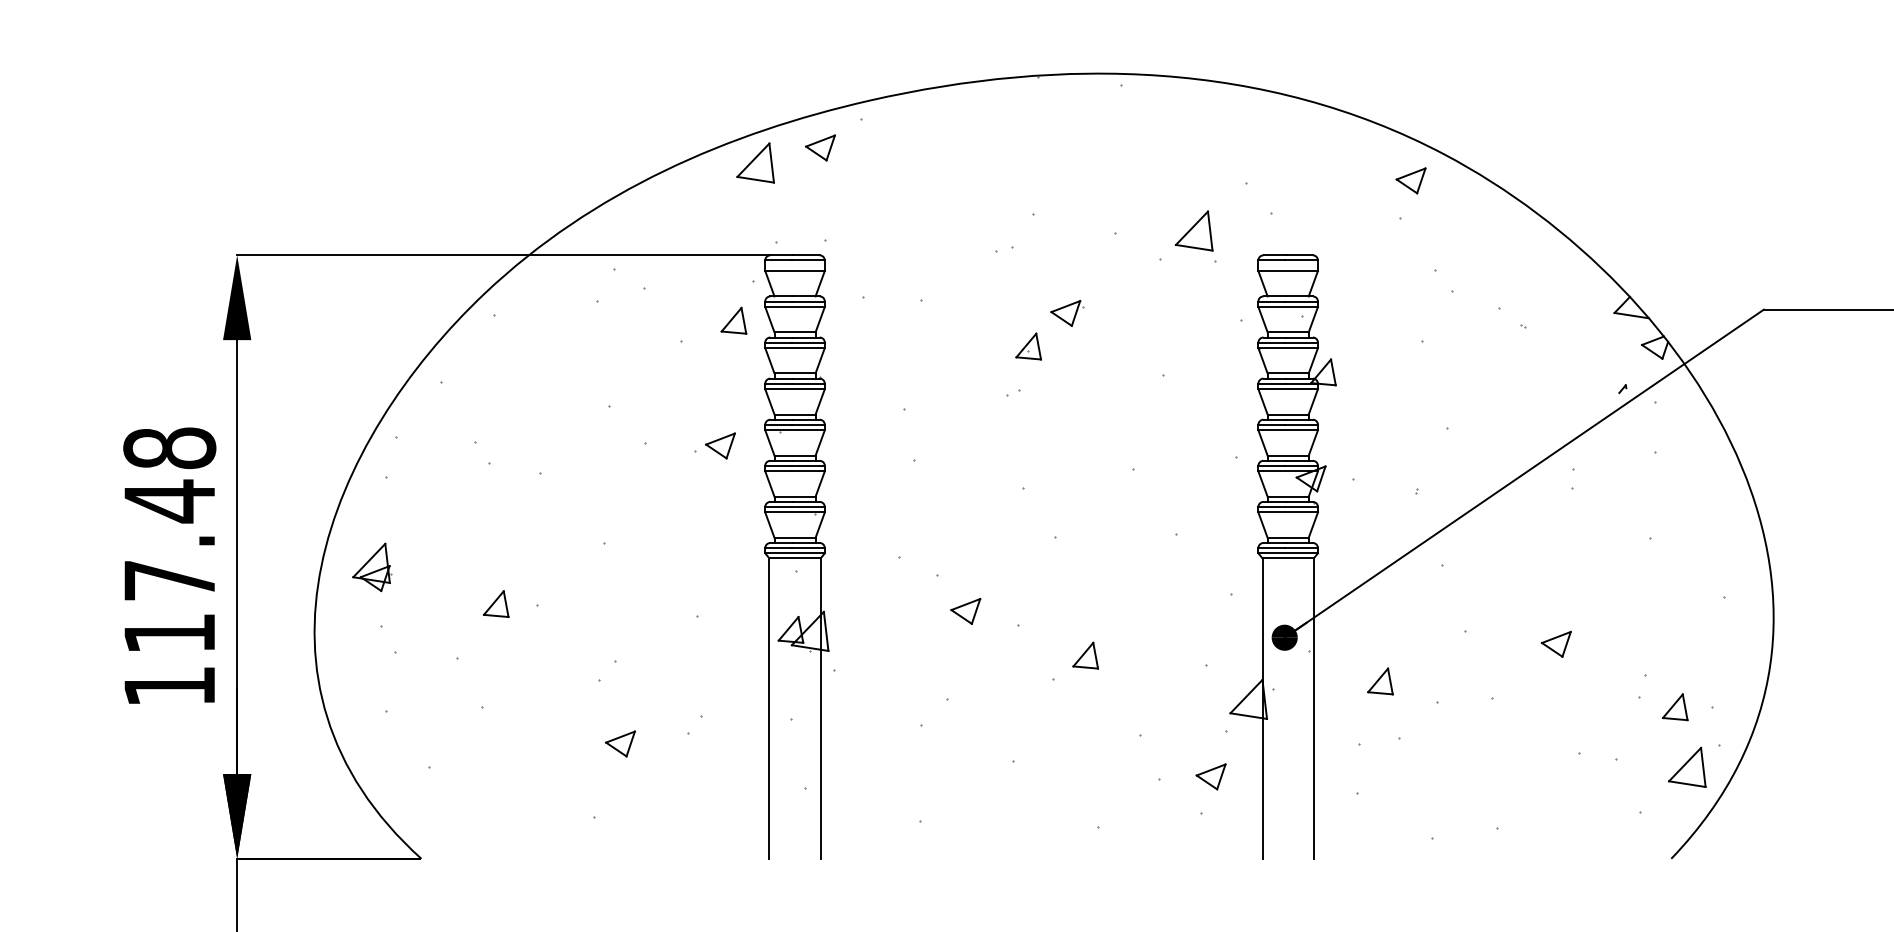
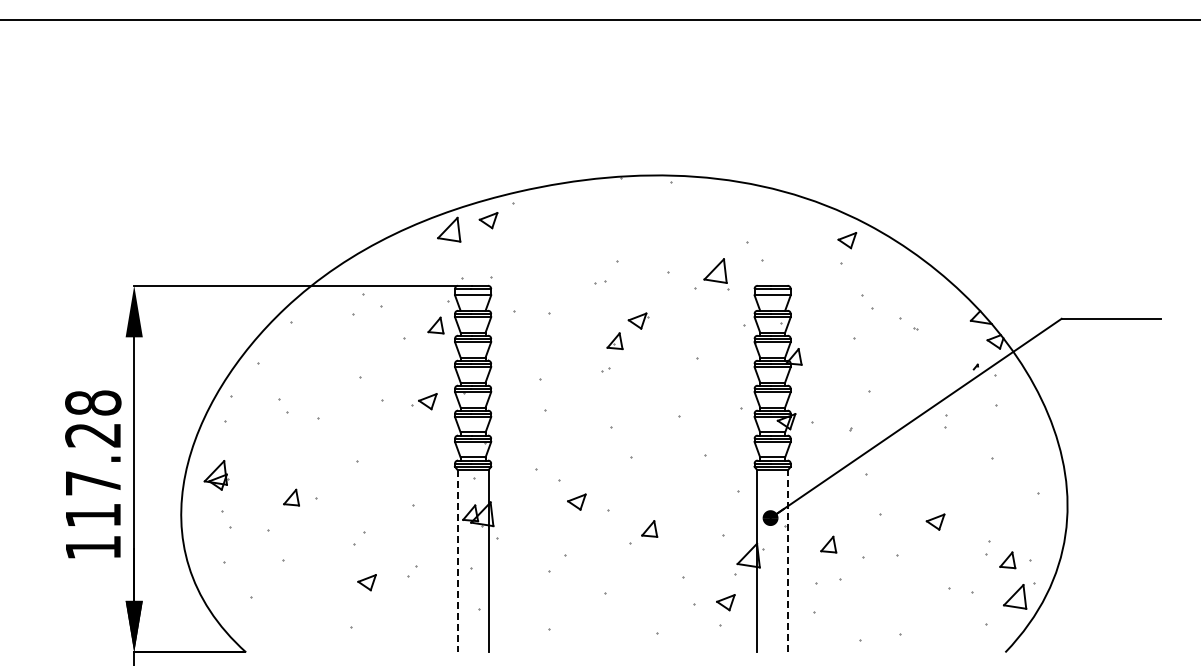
text: (168, 501) -> (92, 435), 117.48 -> 117.28
line: (1314, 707) -> (788, 560), solid -> dashed
line: (769, 709) -> (457, 561), solid -> dashed

